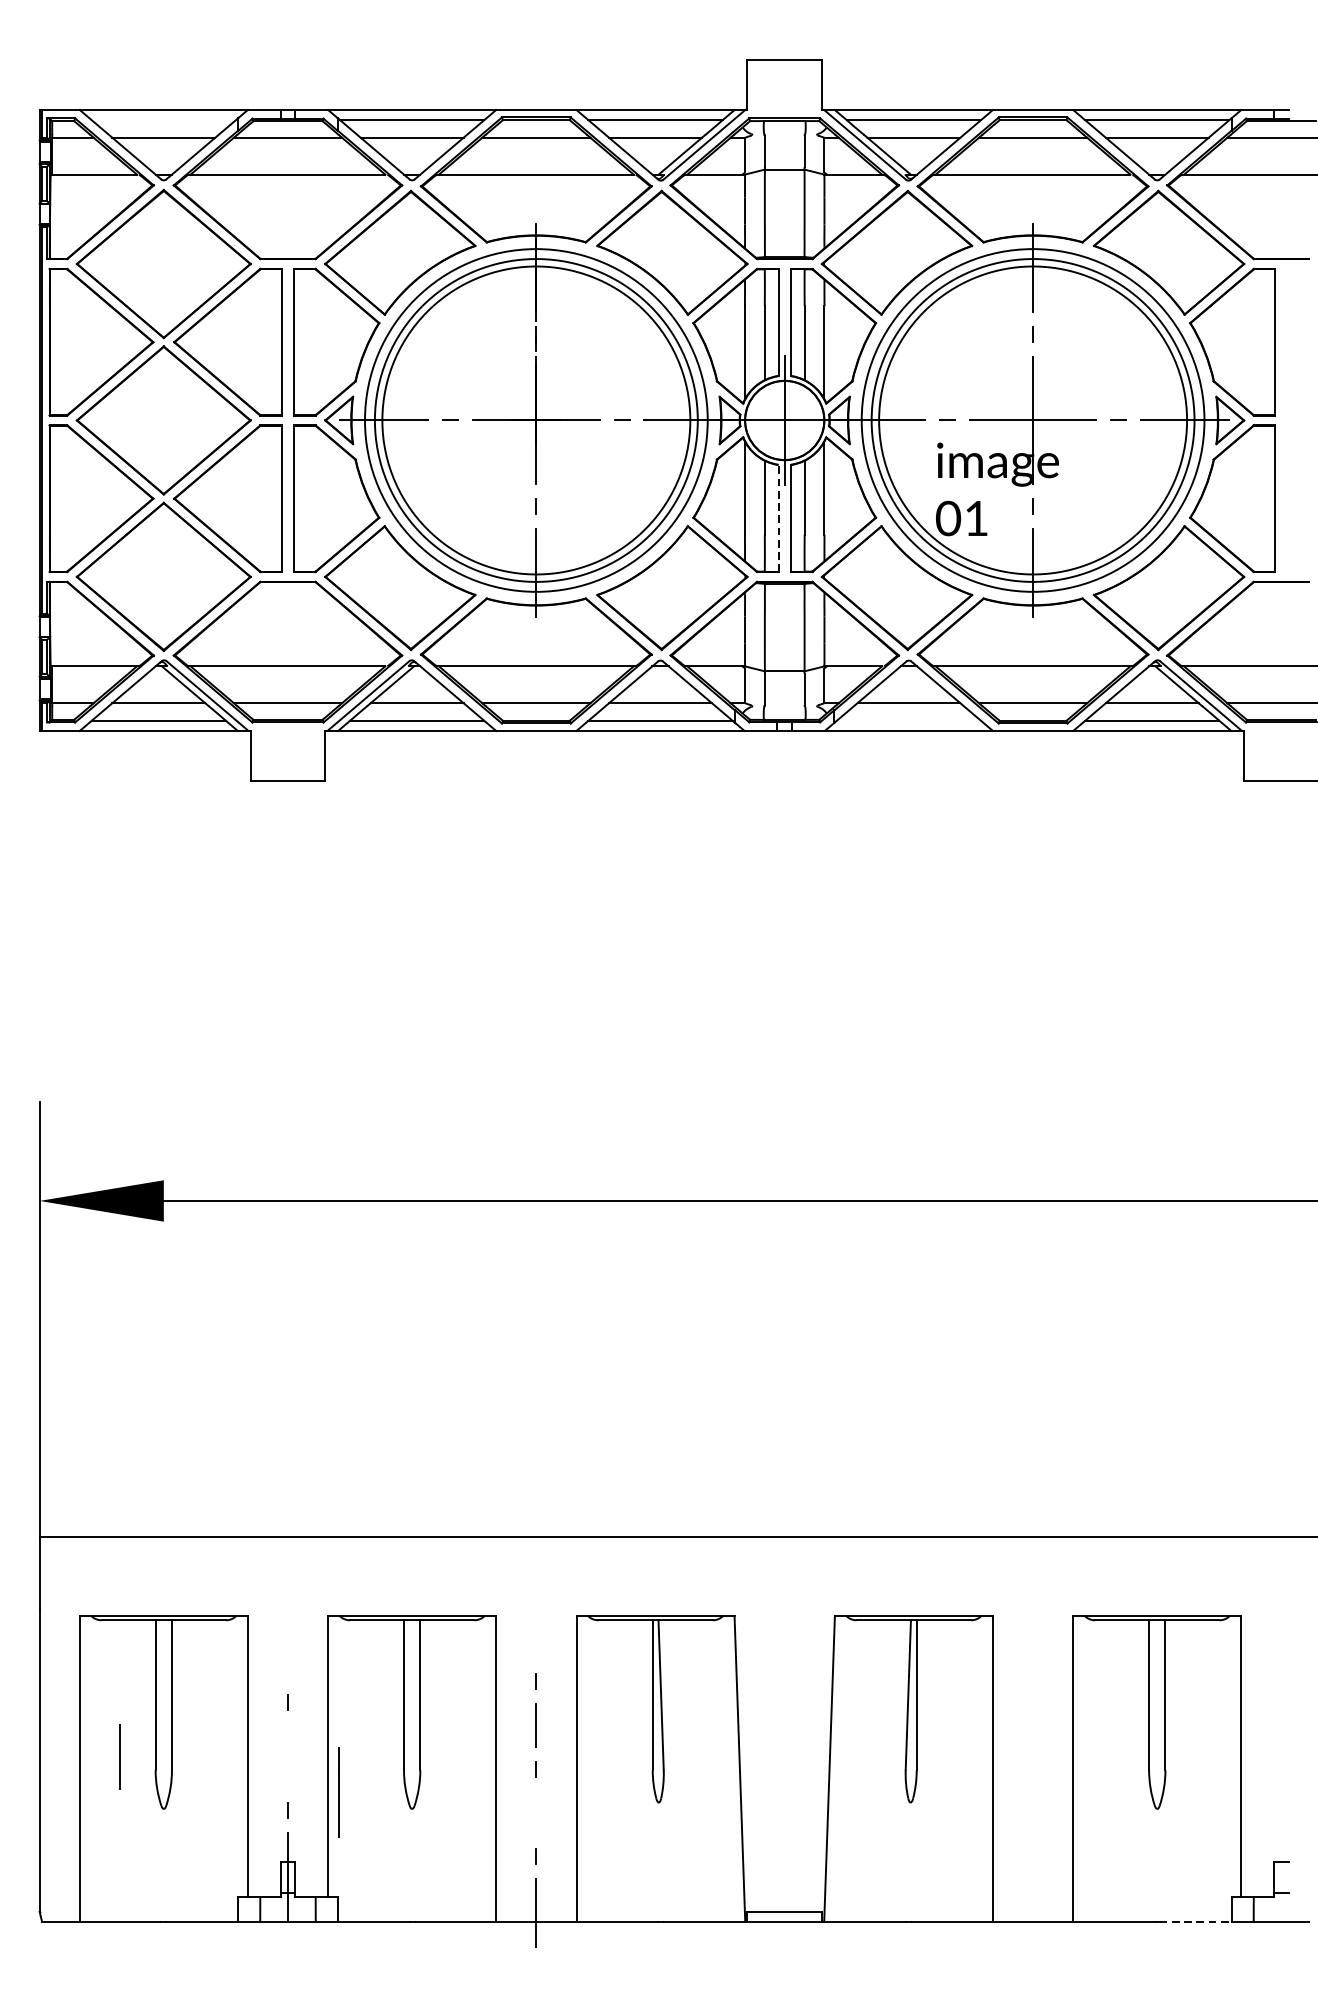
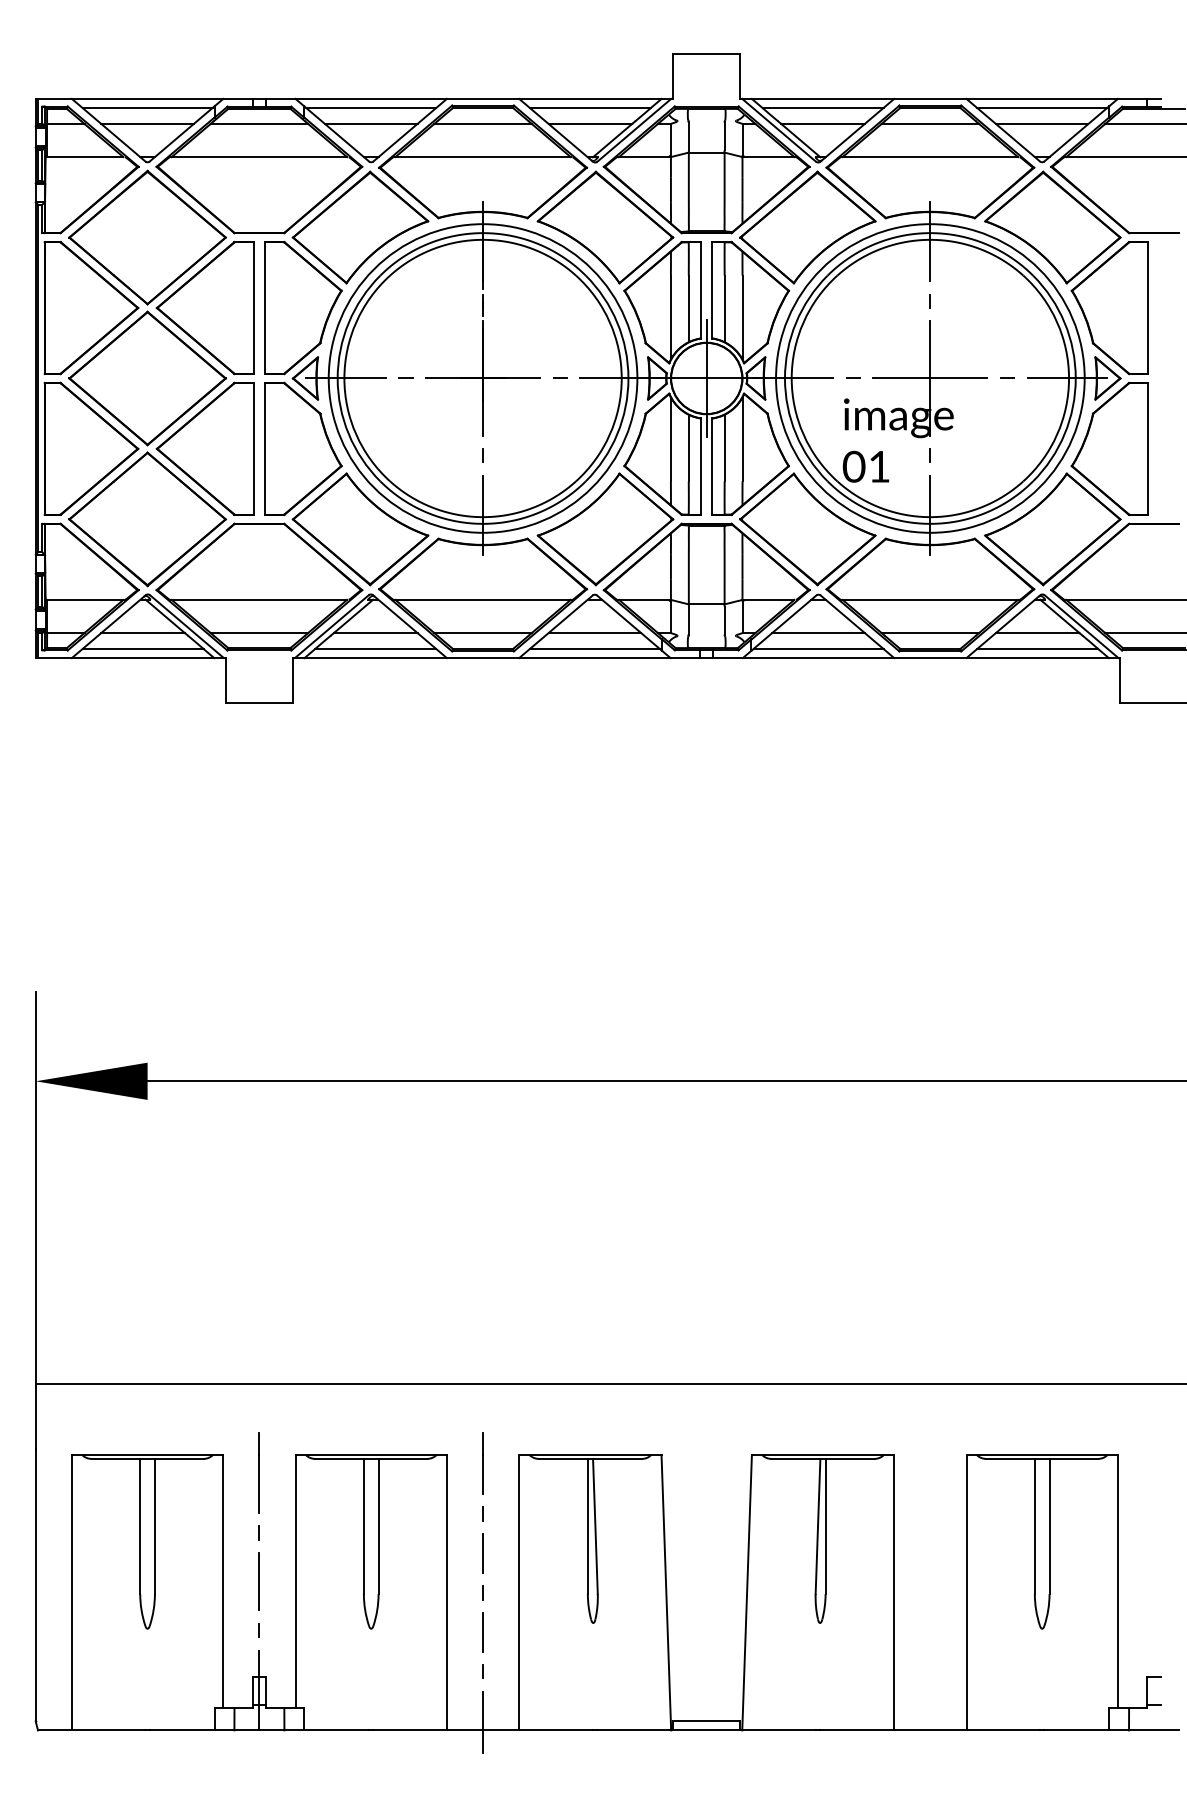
line: (163, 120) -> (147, 108), added
line: (778, 518) -> (701, 466), dashed -> solid
line: (908, 720) -> (818, 648), added
line: (535, 1625) -> (482, 1463), added
line: (119, 1756) -> (258, 1581), moved
line: (338, 1791) -> (258, 1472), moved
line: (535, 1813) -> (482, 1632), added
line: (1196, 1921) -> (1077, 1730), dashed -> solid

